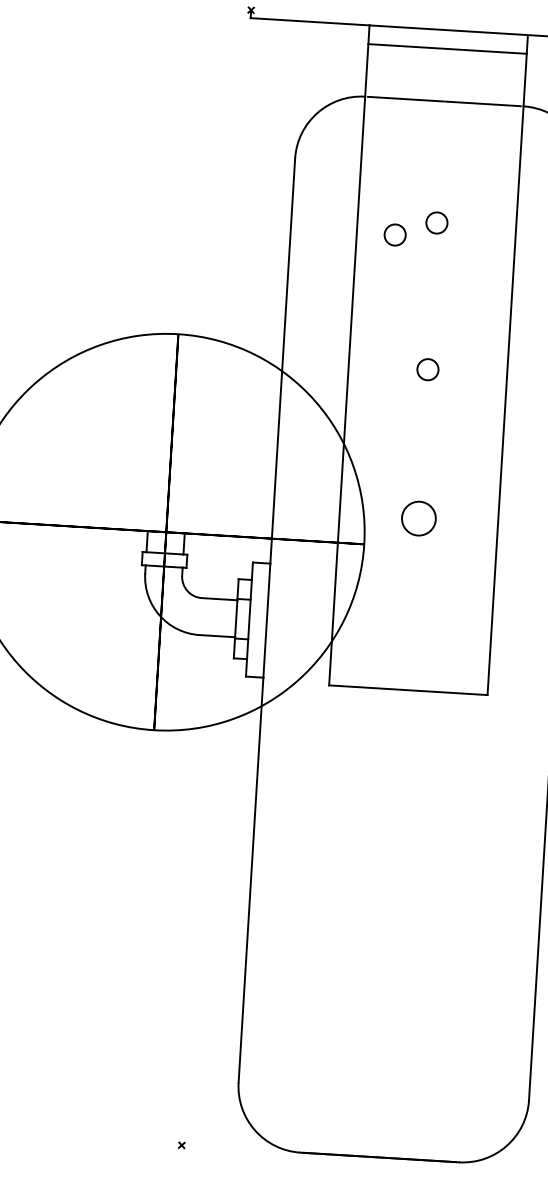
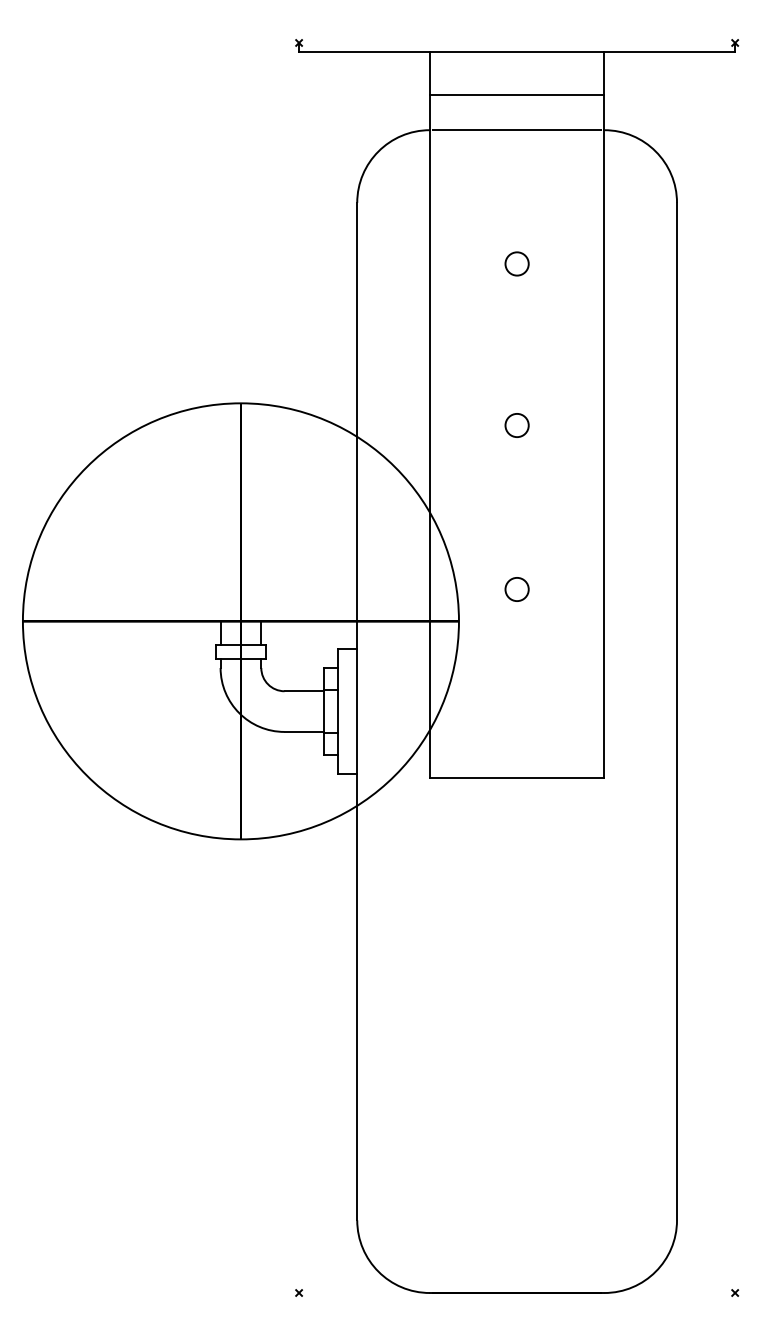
line: (447, 49) -> (516, 95), moved
circle: (394, 234) -> (471, 279), removed
circle: (418, 518) -> (516, 589), size x0.62

